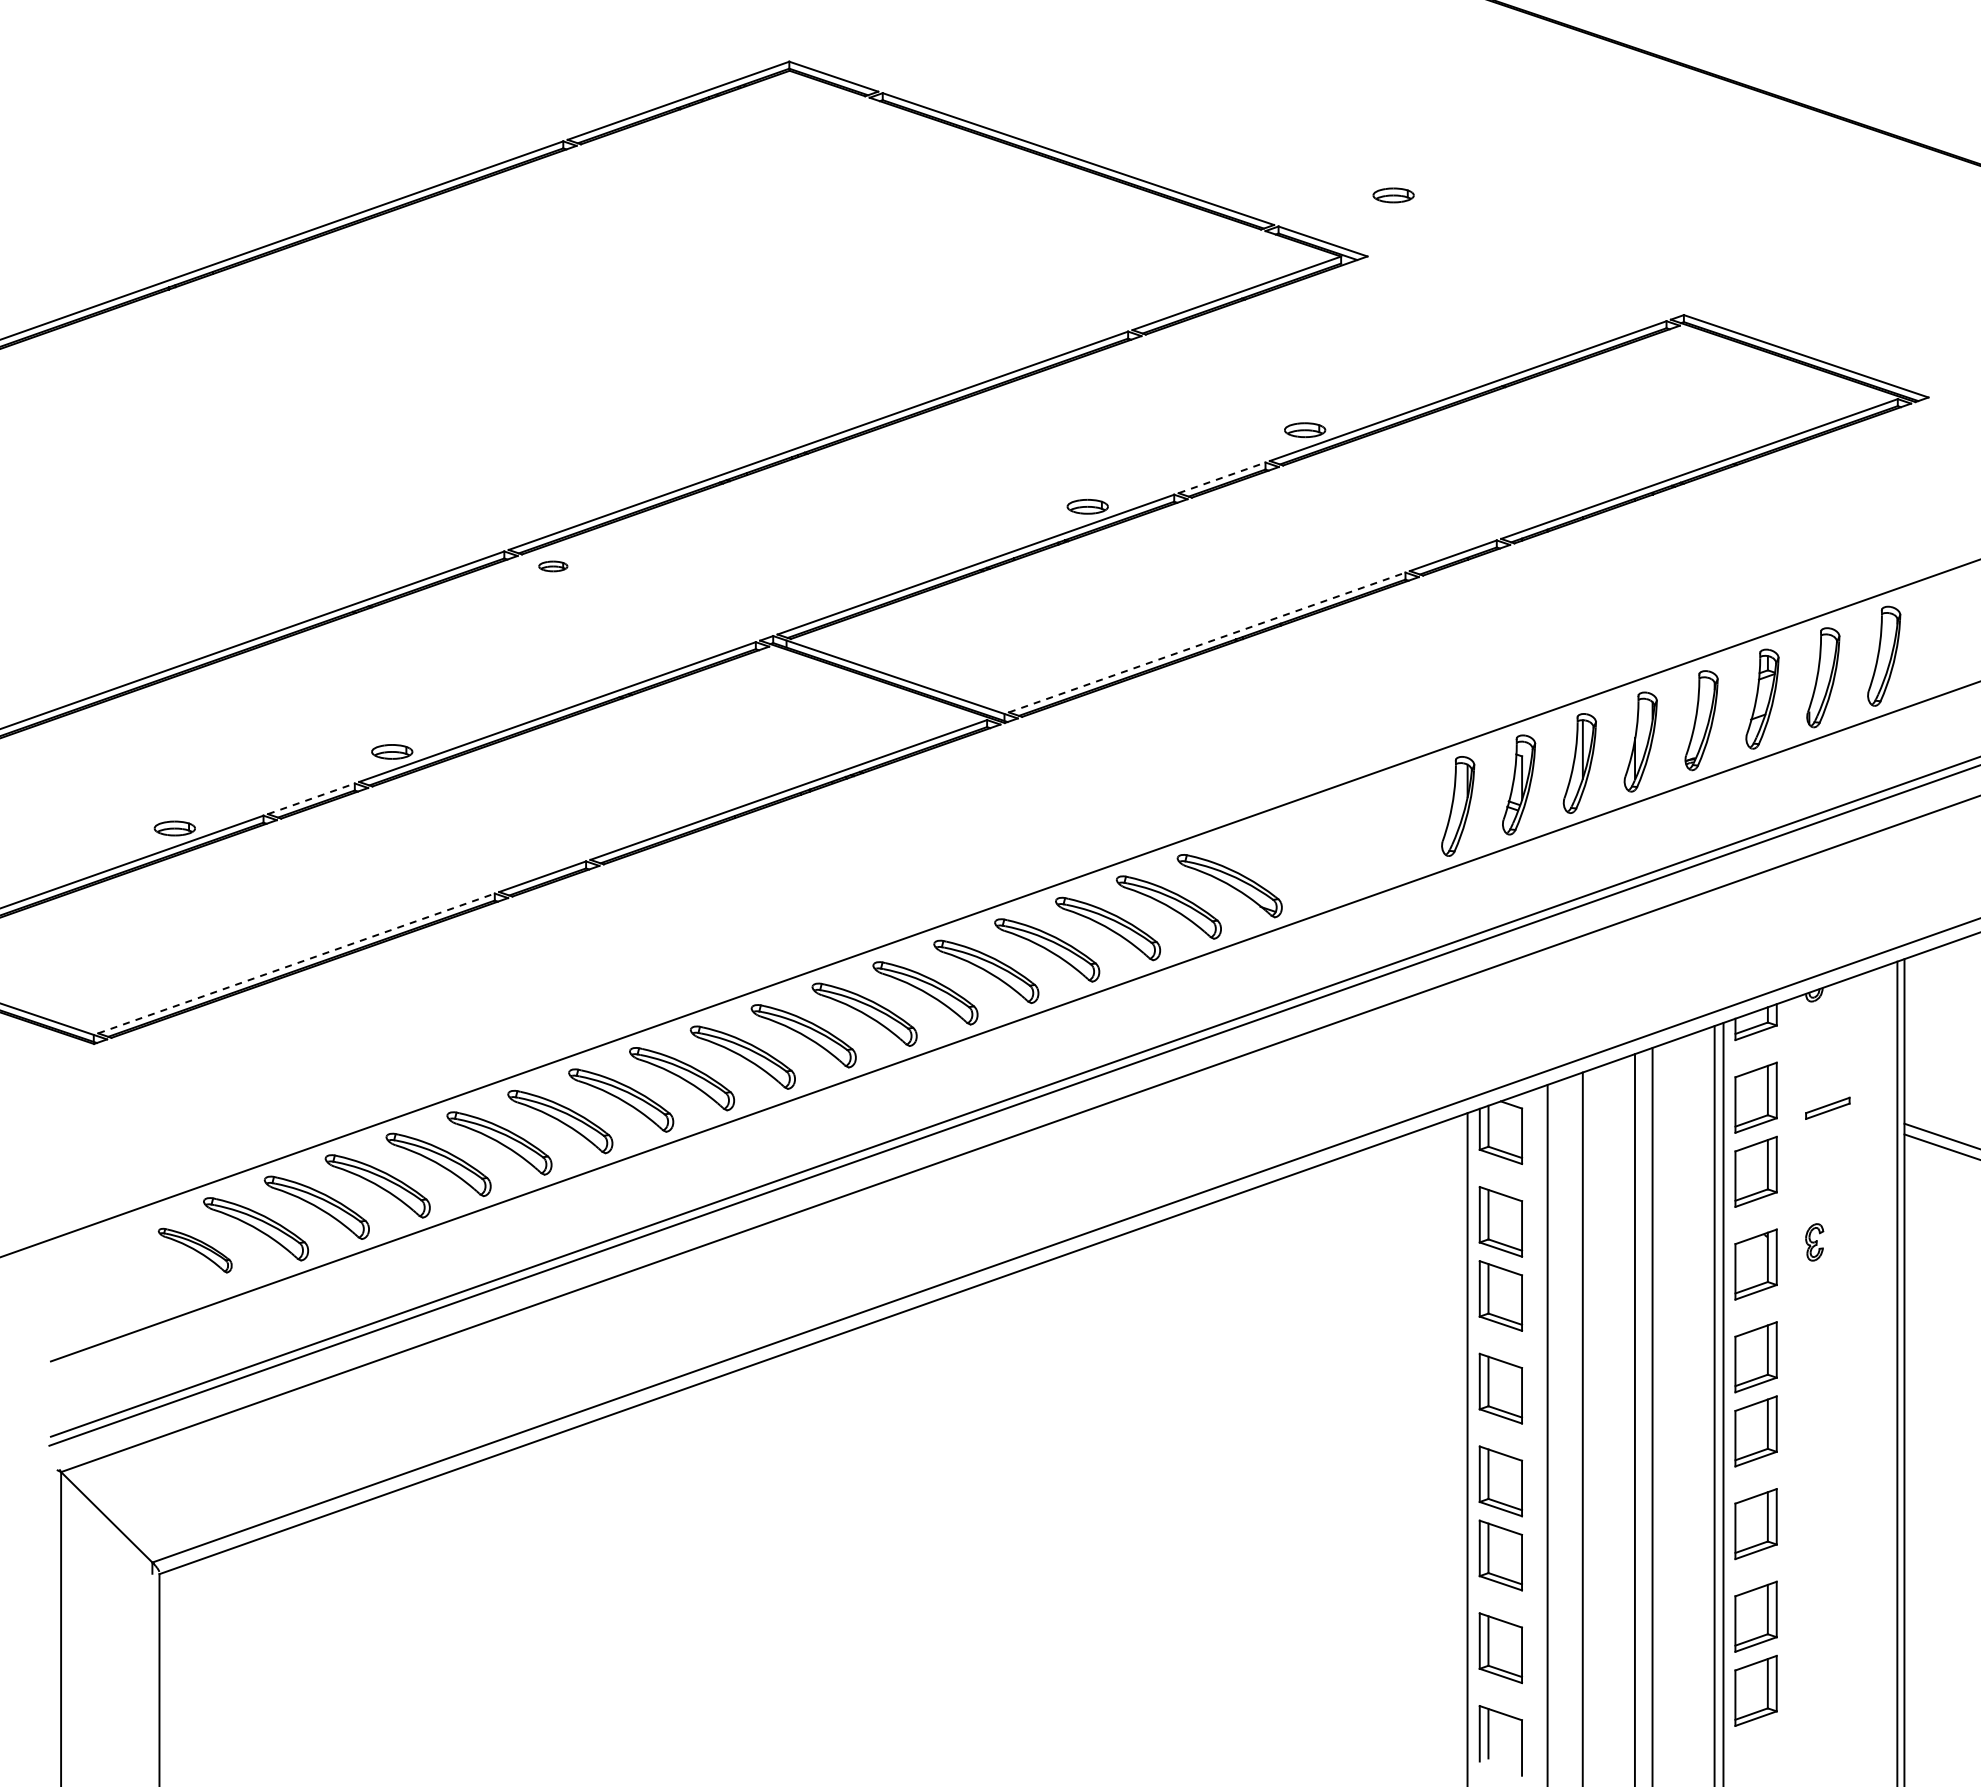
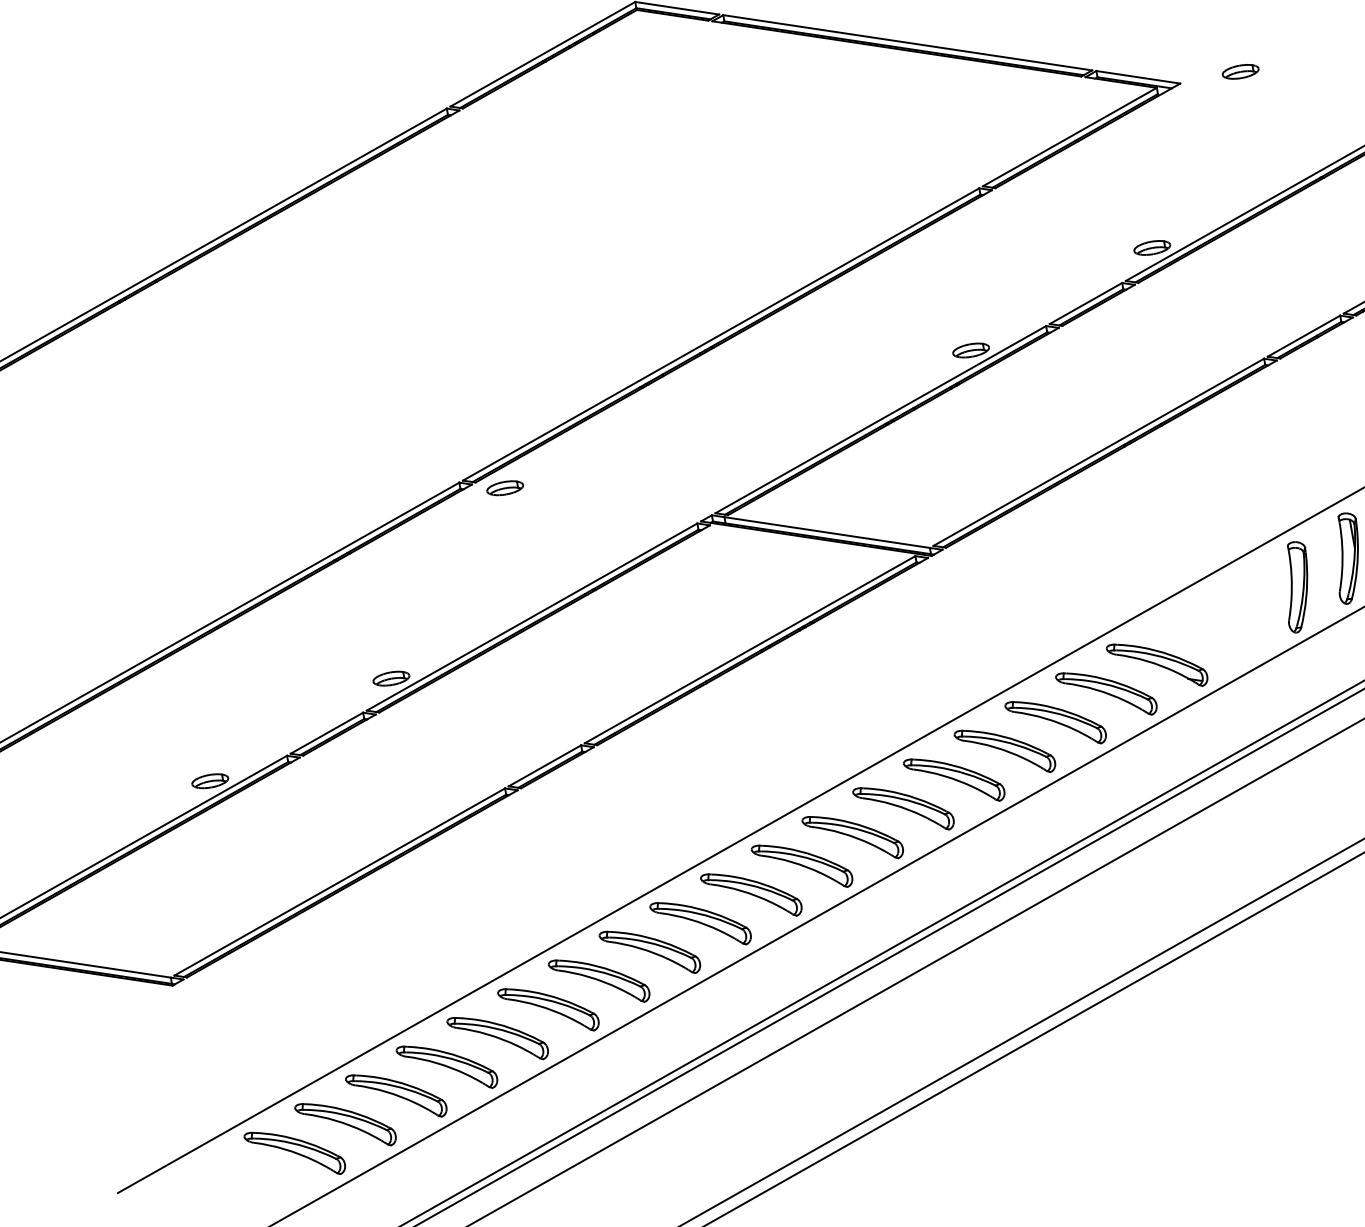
part: (1393, 195) -> (1240, 71), moved
line: (1222, 477) -> (1086, 303), dashed -> solid
part: (553, 566) -> (505, 488), size x1.43
line: (1207, 642) -> (1099, 452), dashed -> solid
line: (311, 798) -> (327, 732), dashed -> solid
part: (1397, 827) -> (1297, 586), added
line: (296, 963) -> (339, 882), dashed -> solid
part: (195, 1250) -> (295, 1153), size x1.43

